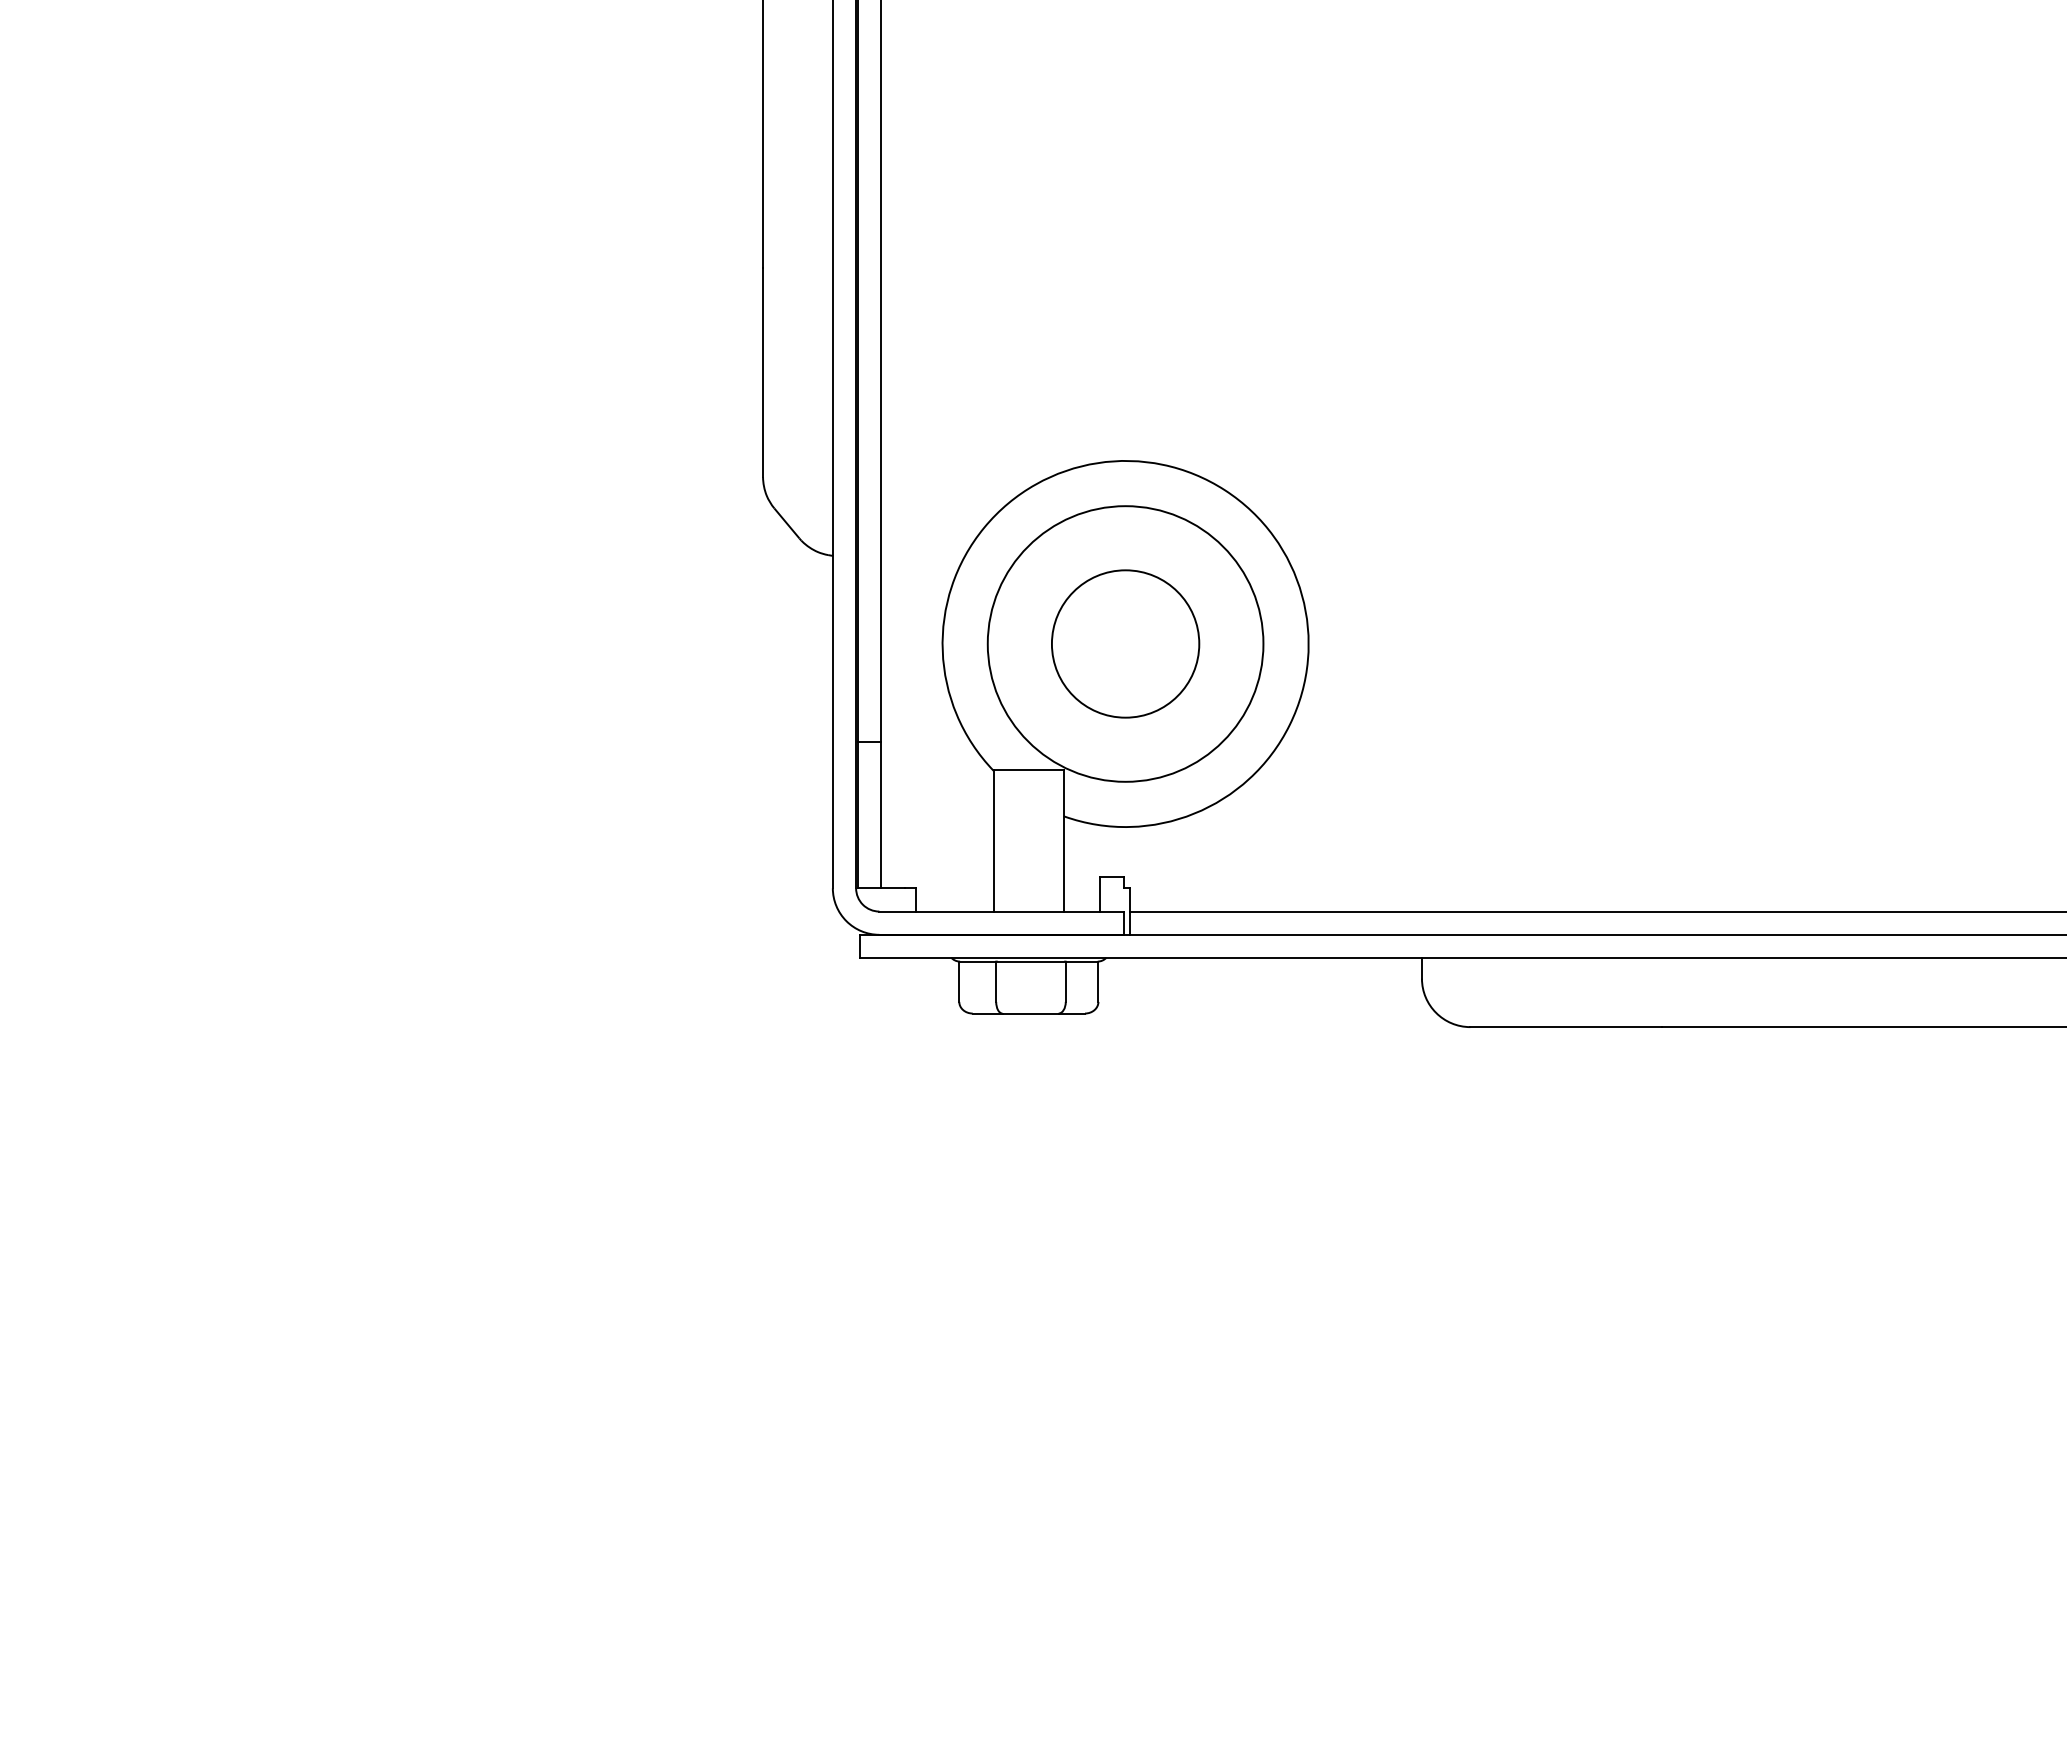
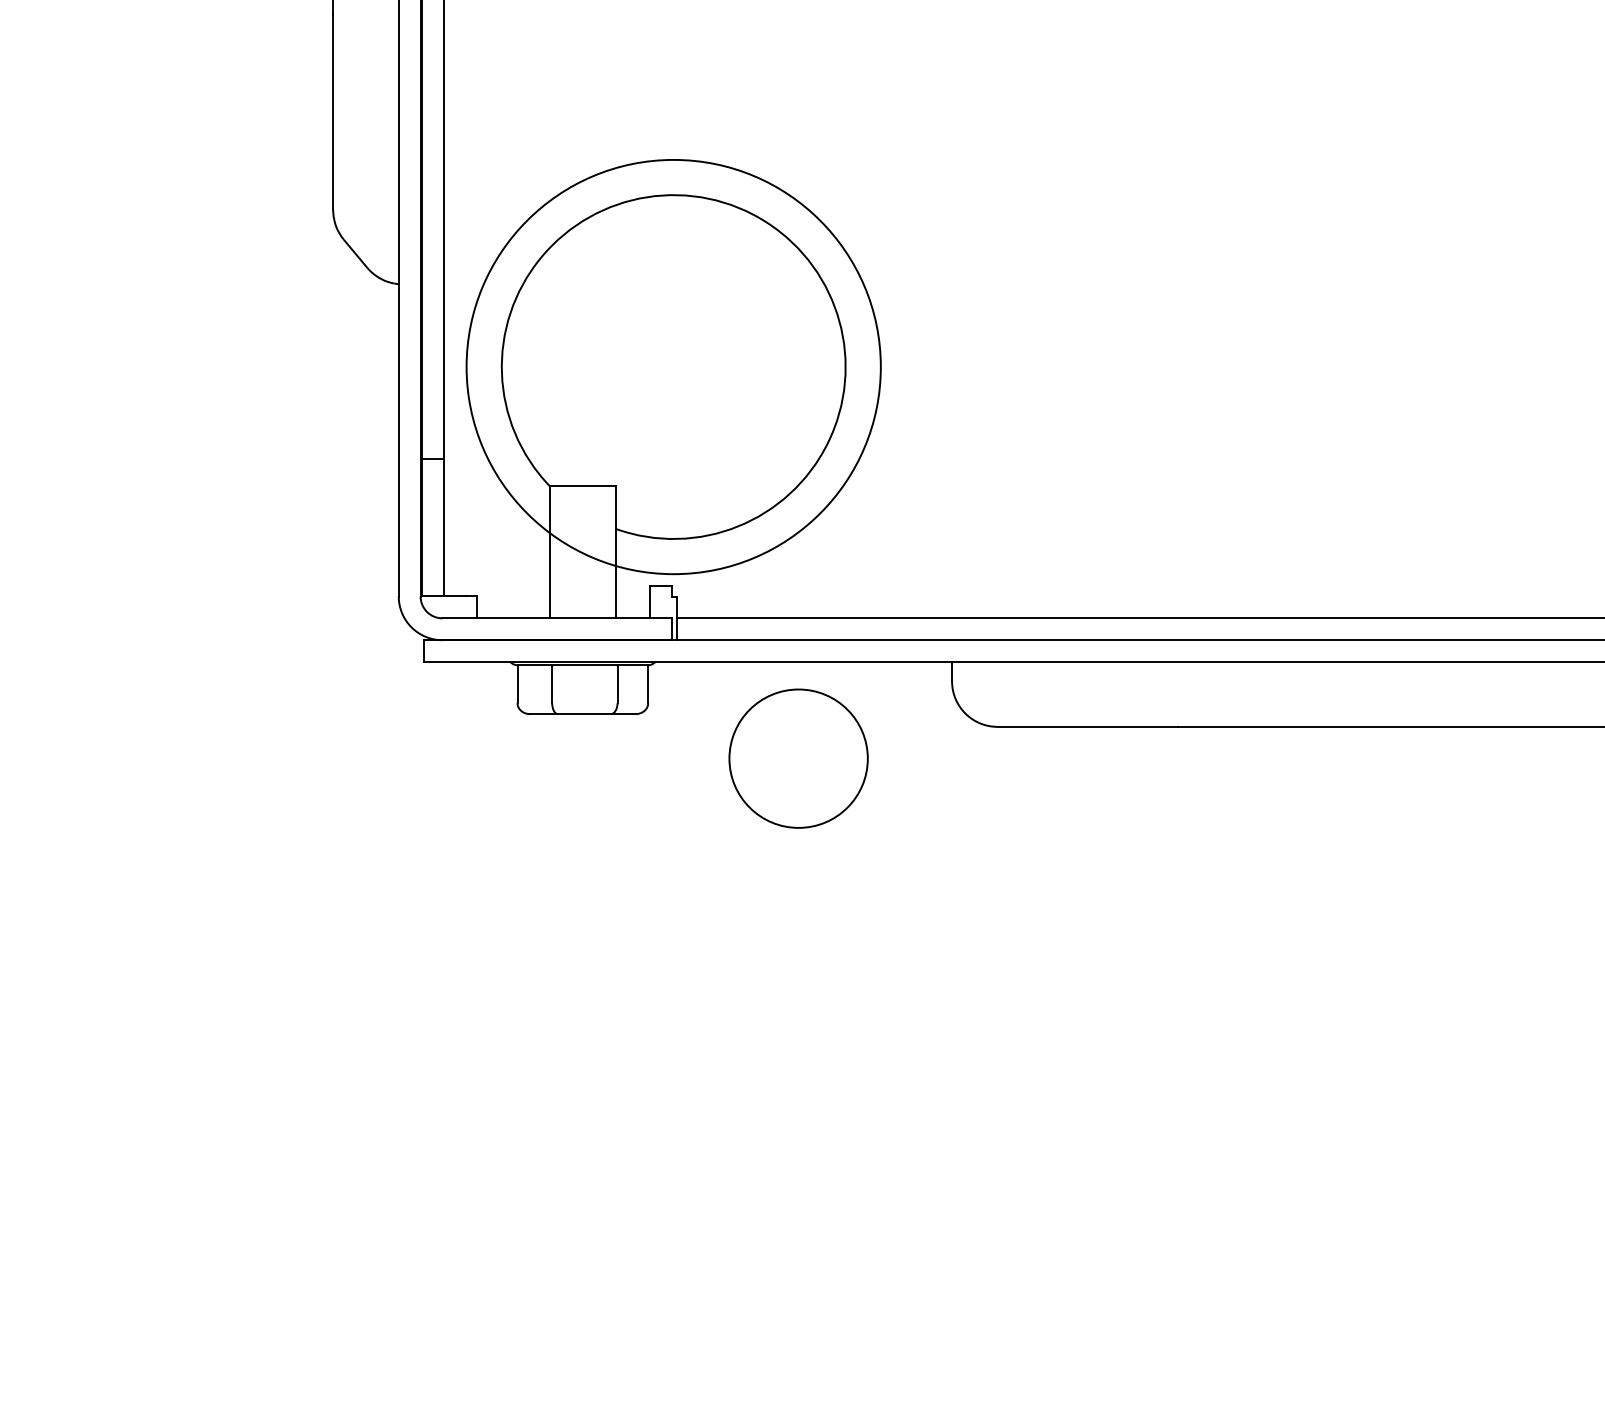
circle: (1125, 643) -> (673, 366), size x1.6
circle: (1125, 643) -> (798, 758), moved

